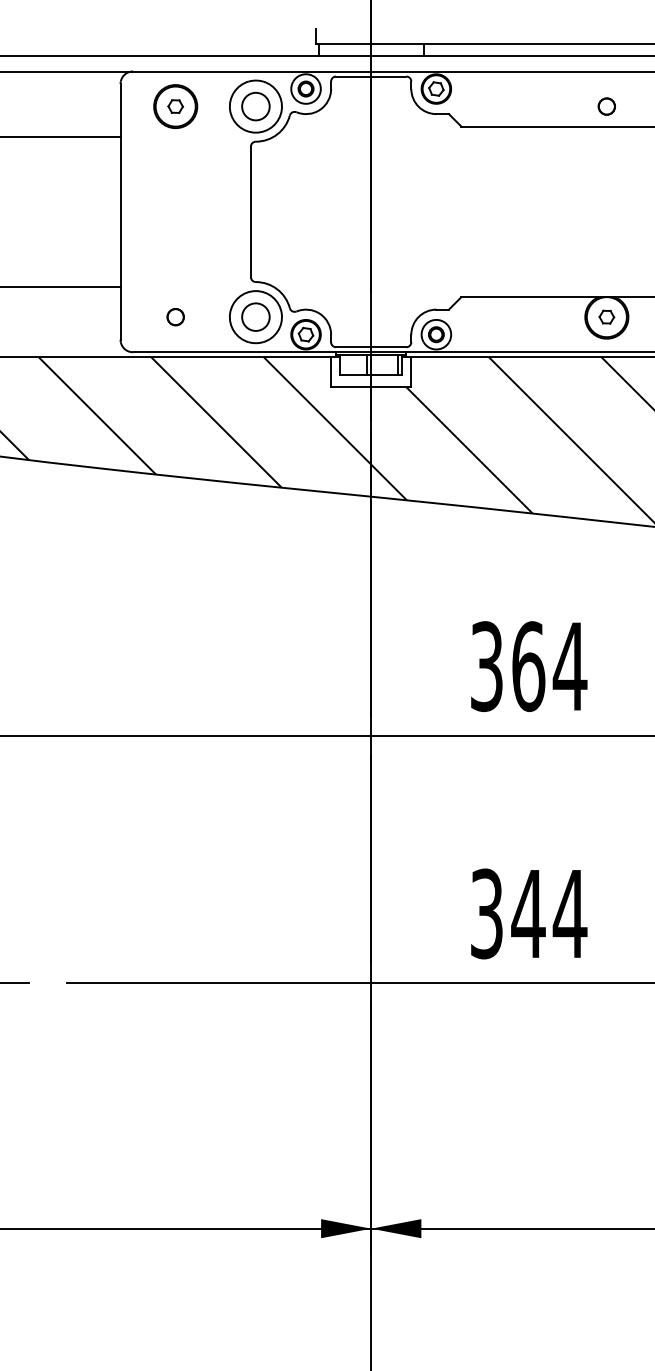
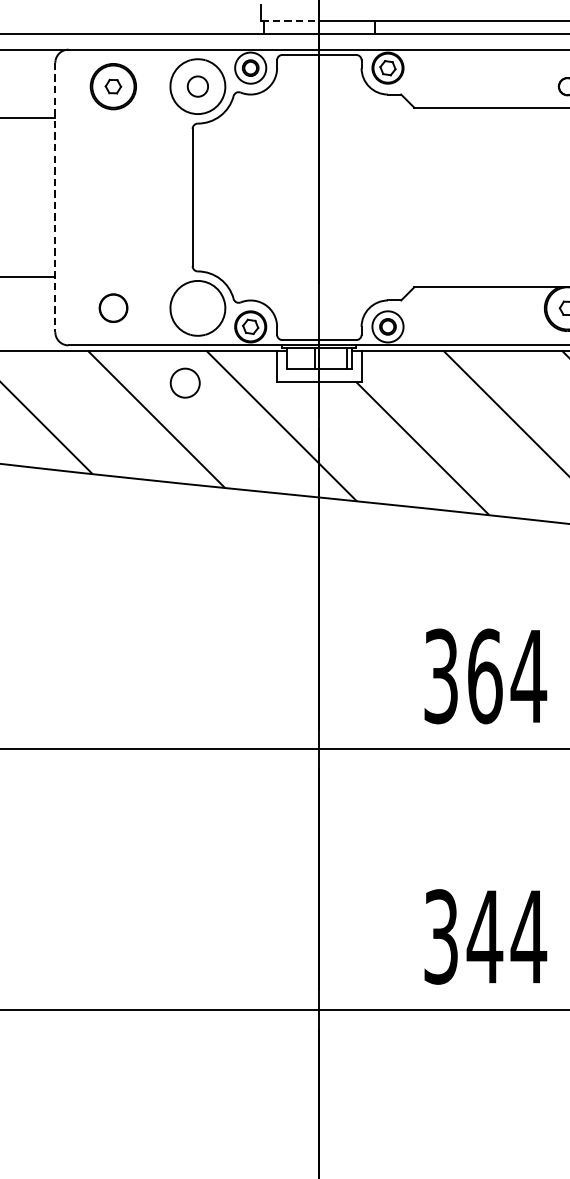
line: (343, 43) -> (290, 20), solid -> dashed
circle: (255, 106) -> (197, 86), size x0.7
line: (120, 211) -> (55, 197), solid -> dashed
circle: (255, 316) -> (184, 382), moved
circle: (175, 317) -> (113, 308), size x1.6

